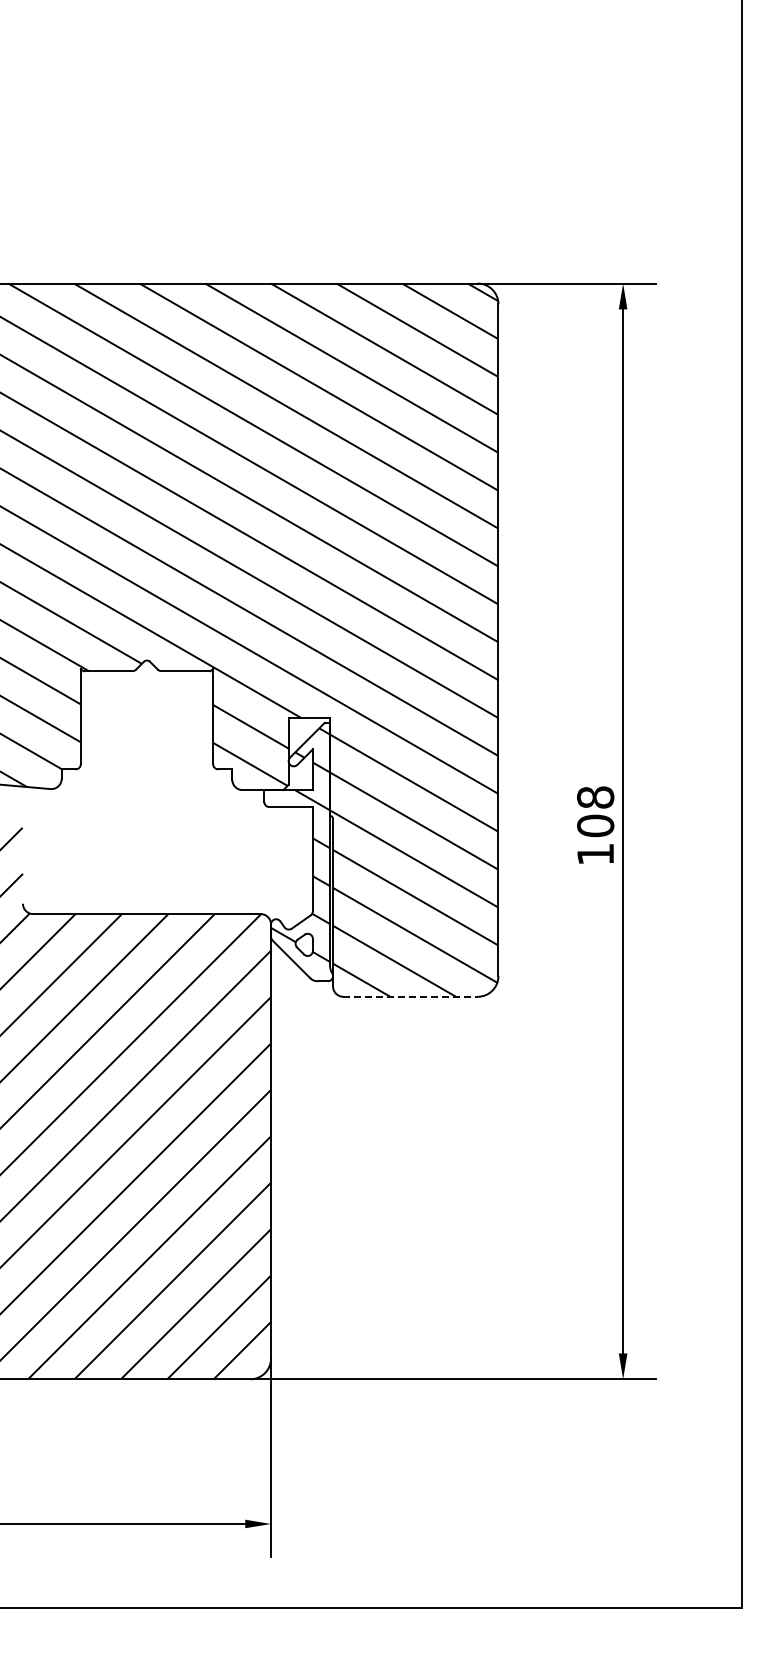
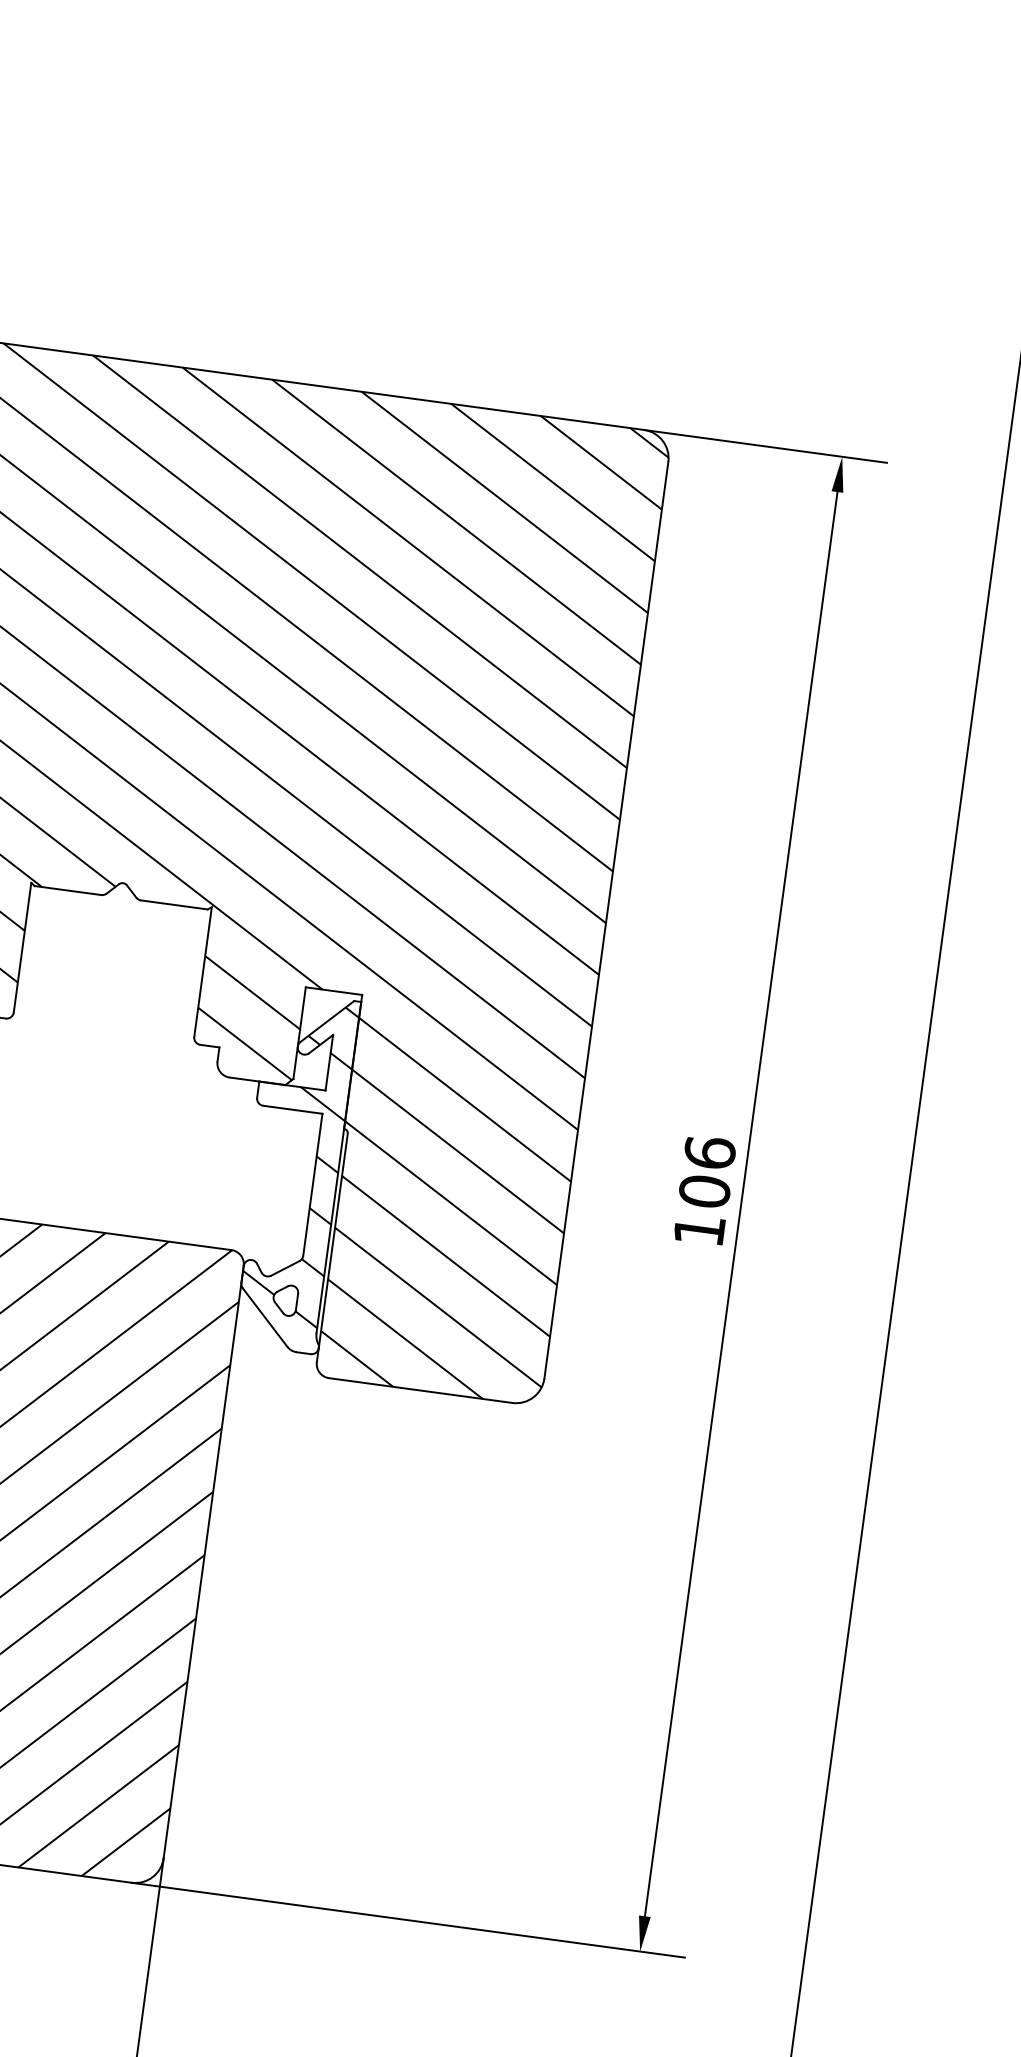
text: (595, 797) -> (709, 1152), 108 -> 106
line: (411, 996) -> (422, 1390), dashed -> solid

